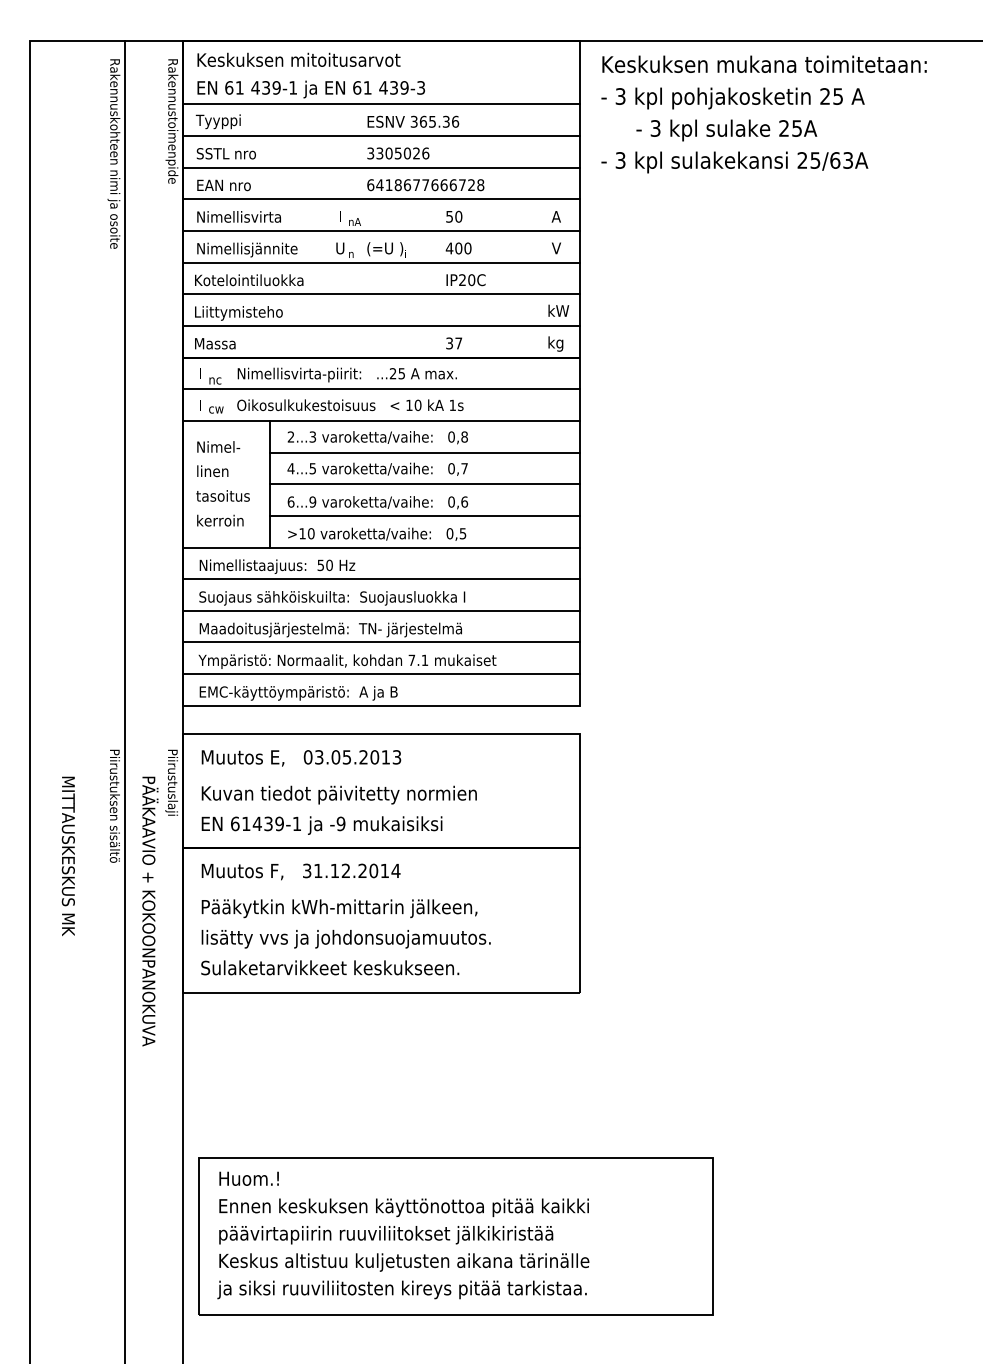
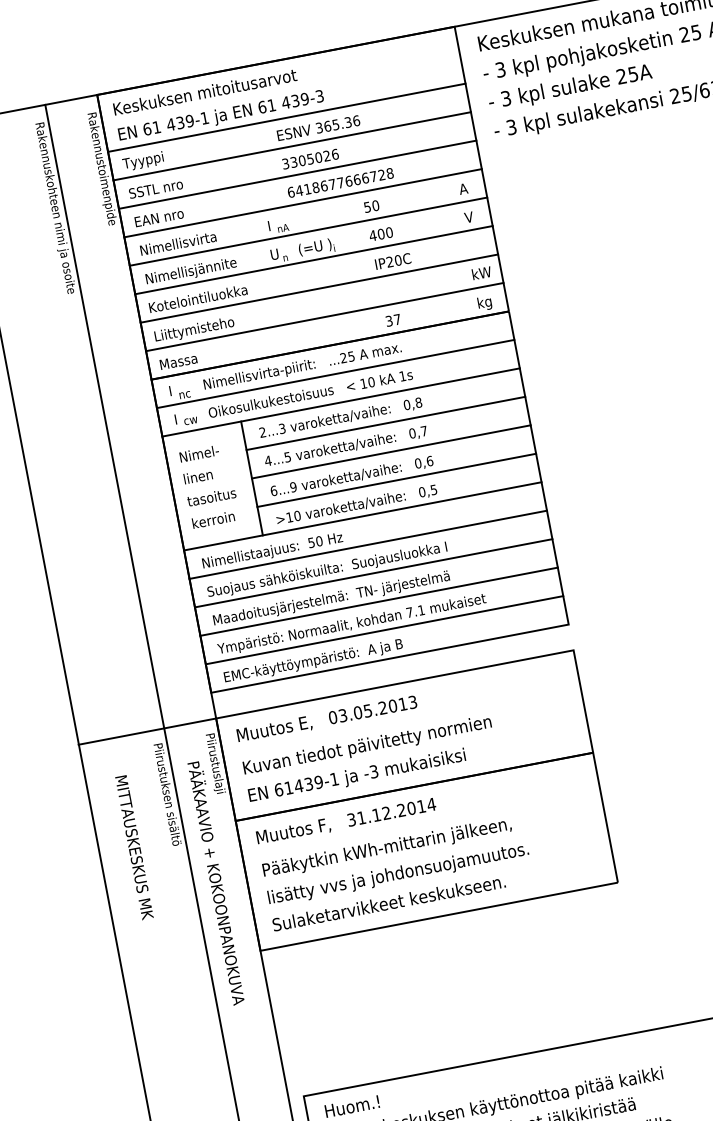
text: (726, 130) -> (570, 88), moved
line: (105, 734) -> (146, 731), added
text: (340, 823) -> (373, 771), -9 -> -3

